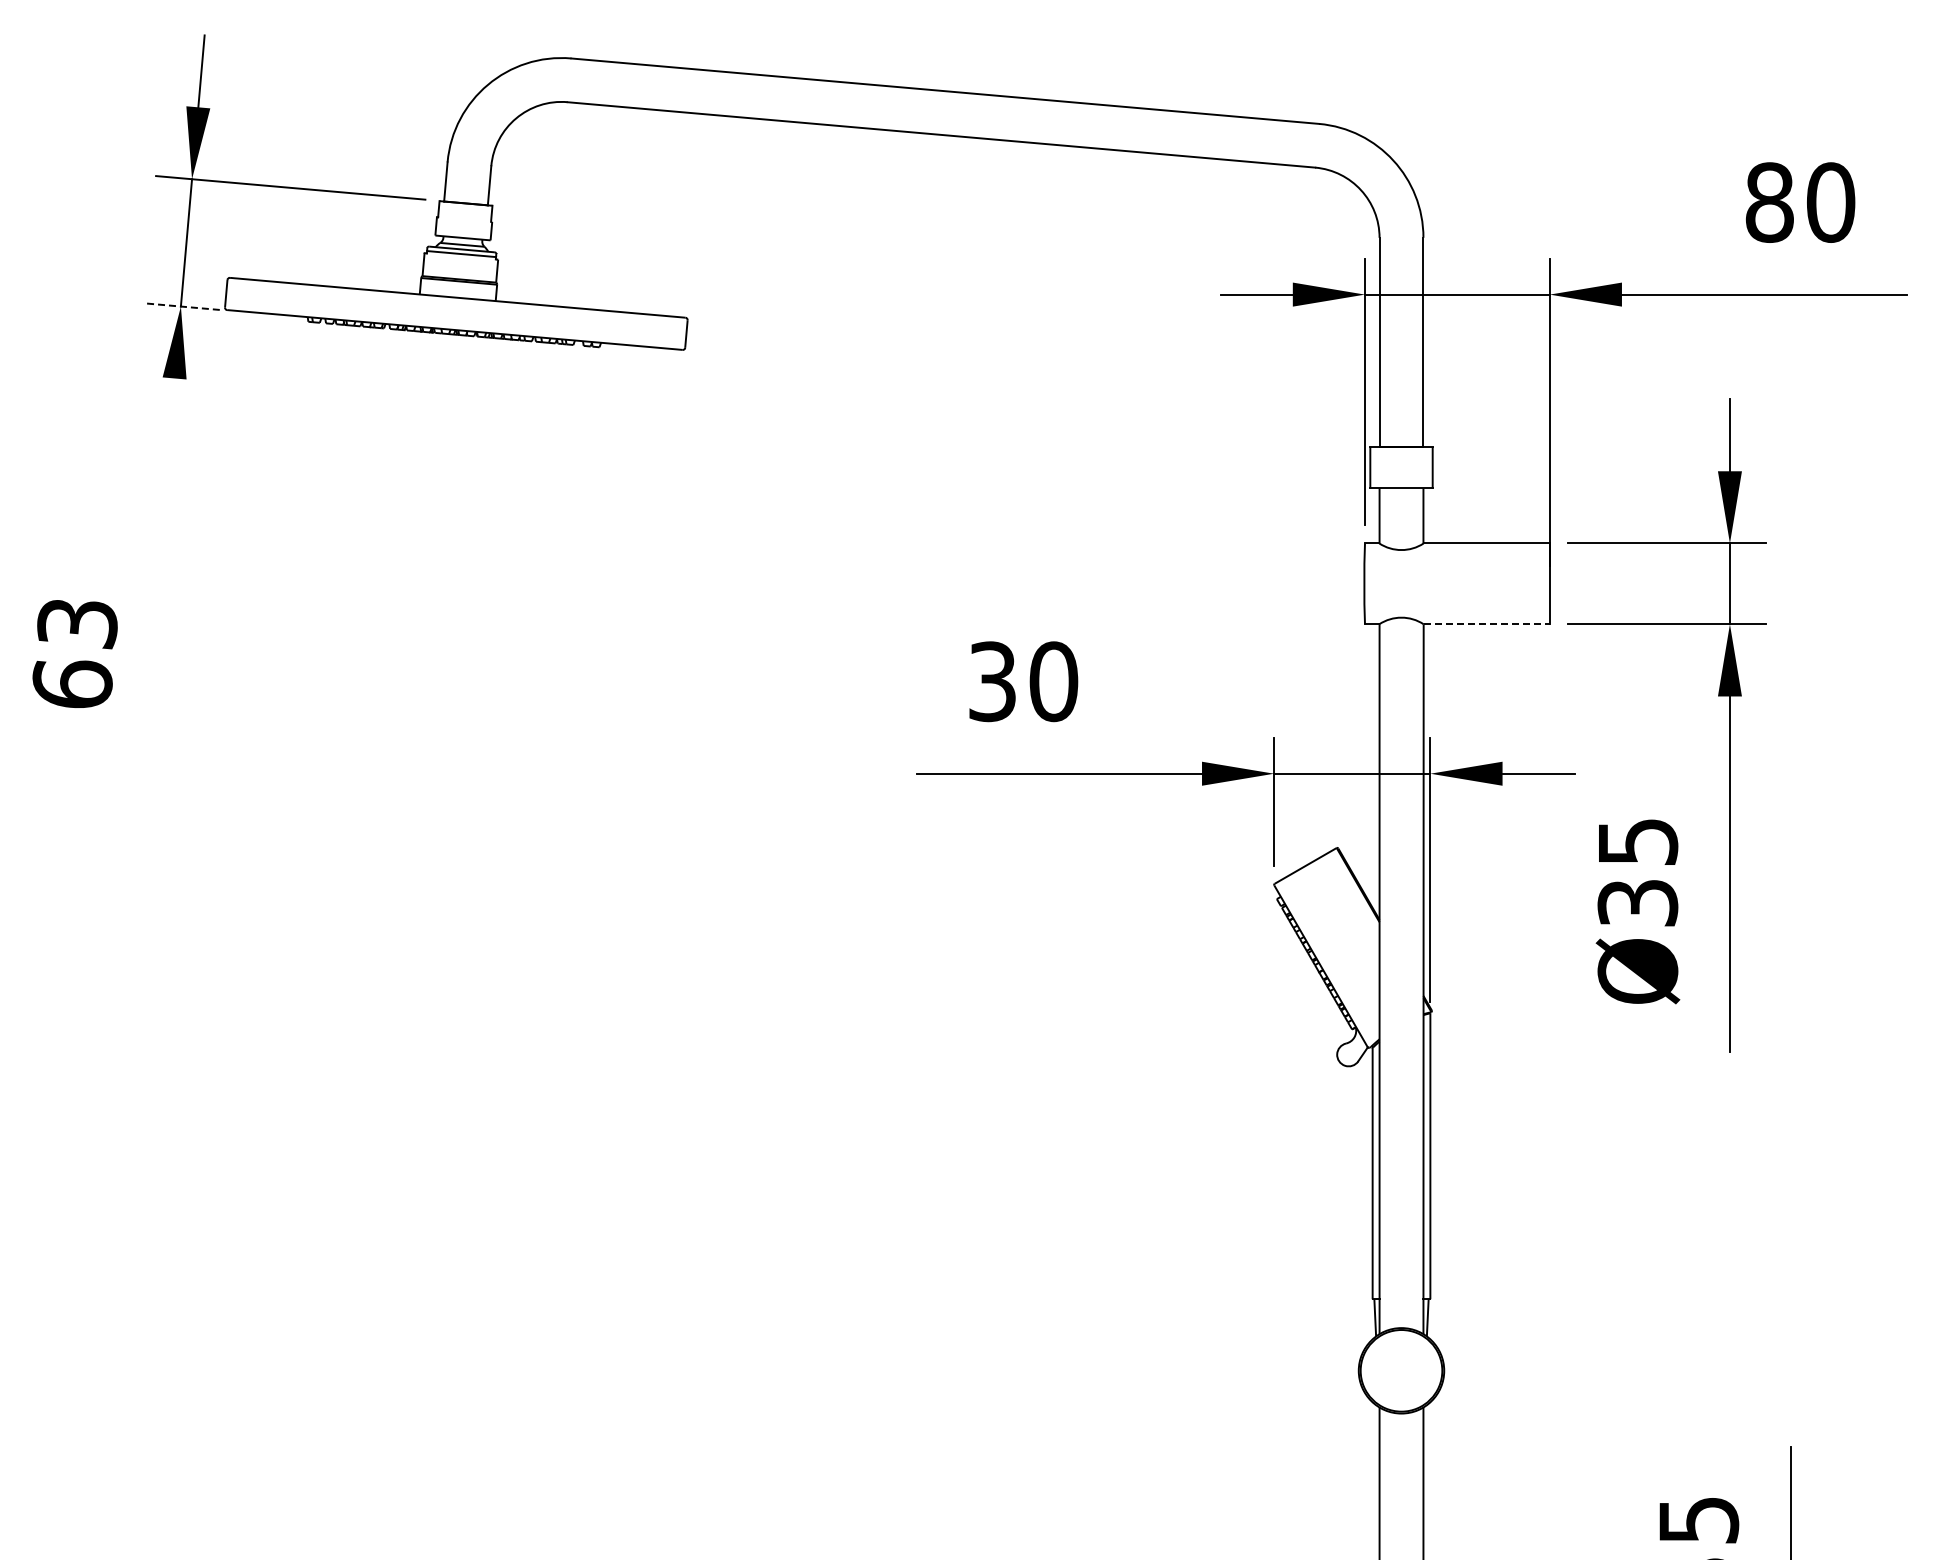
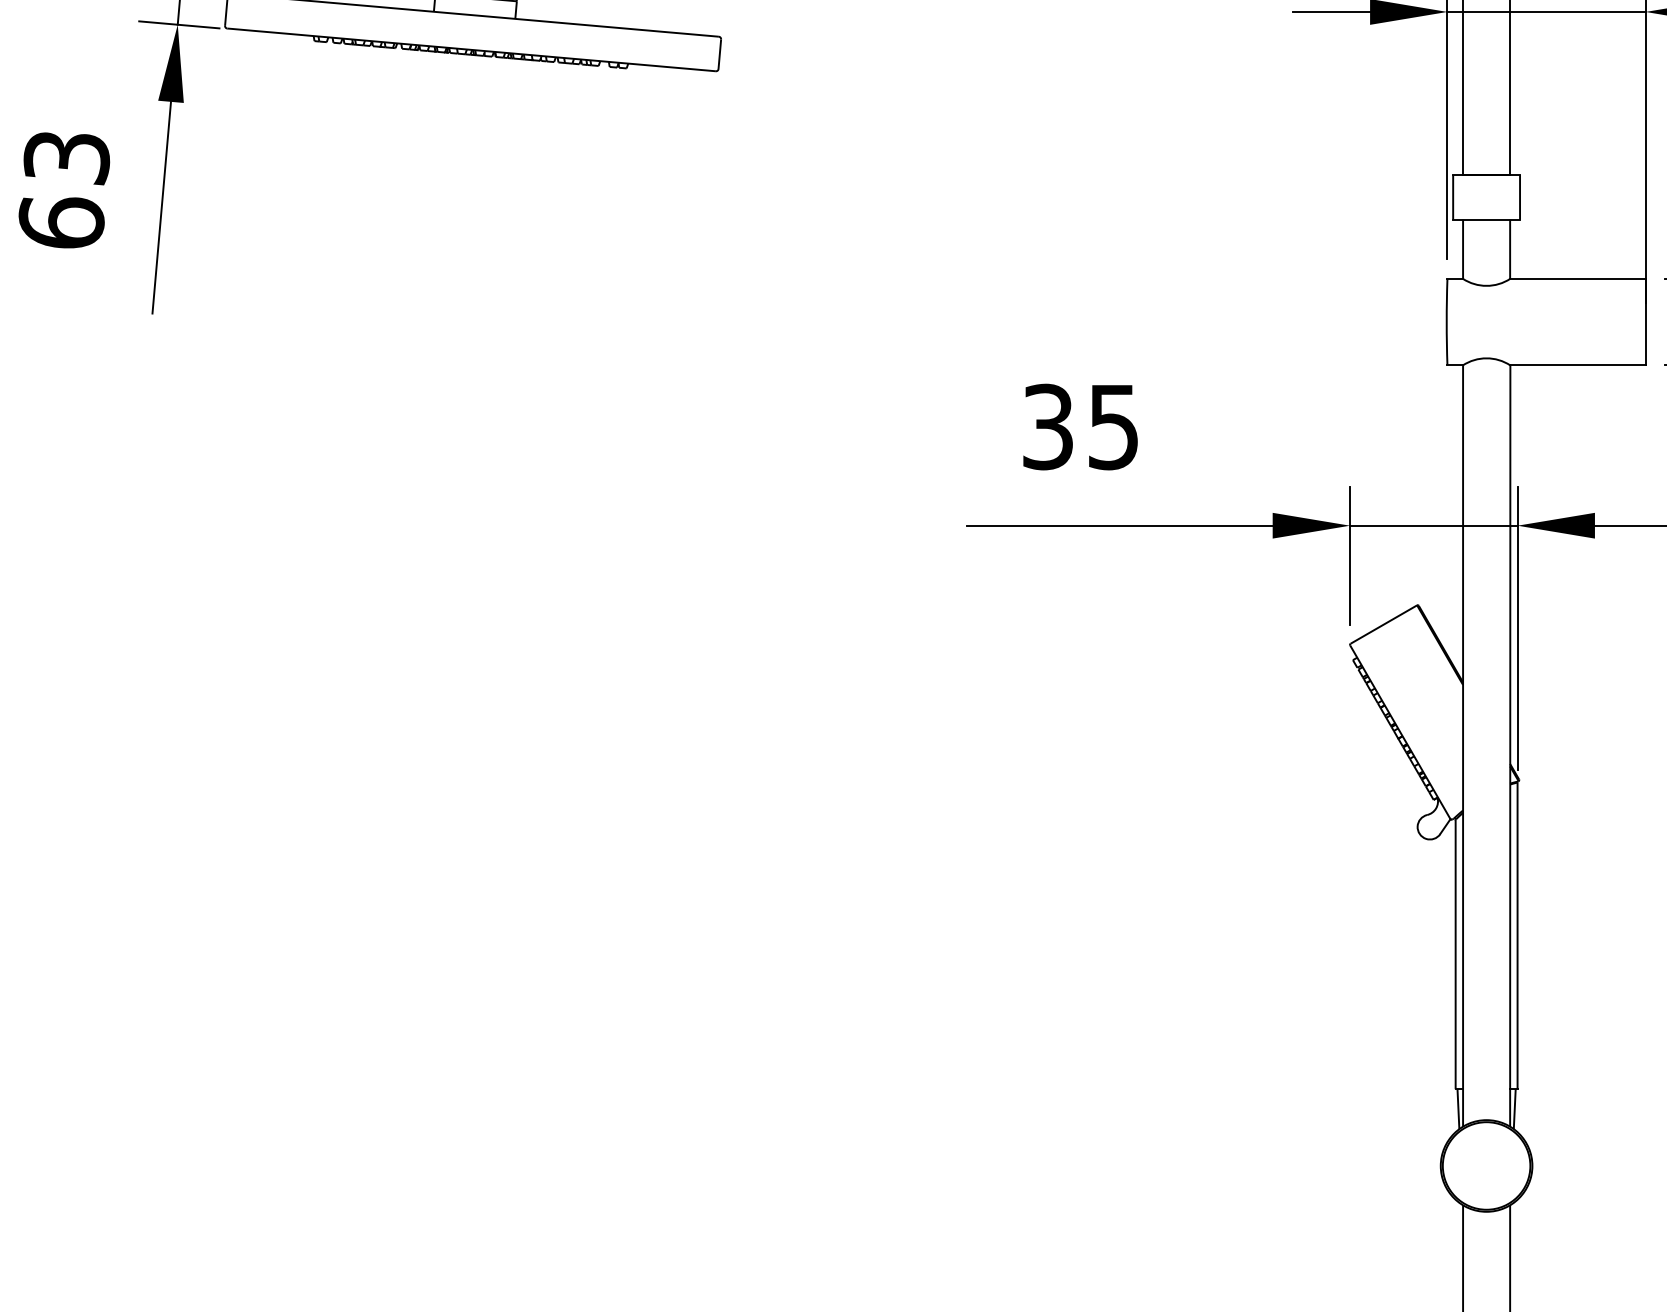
line: (182, 306) -> (179, 24), dashed -> solid
line: (165, 476) -> (161, 206), added
line: (1487, 624) -> (1578, 365), dashed -> solid
text: (74, 653) -> (63, 189), moved
text: (1053, 681) -> (1113, 426), 30 -> 35

